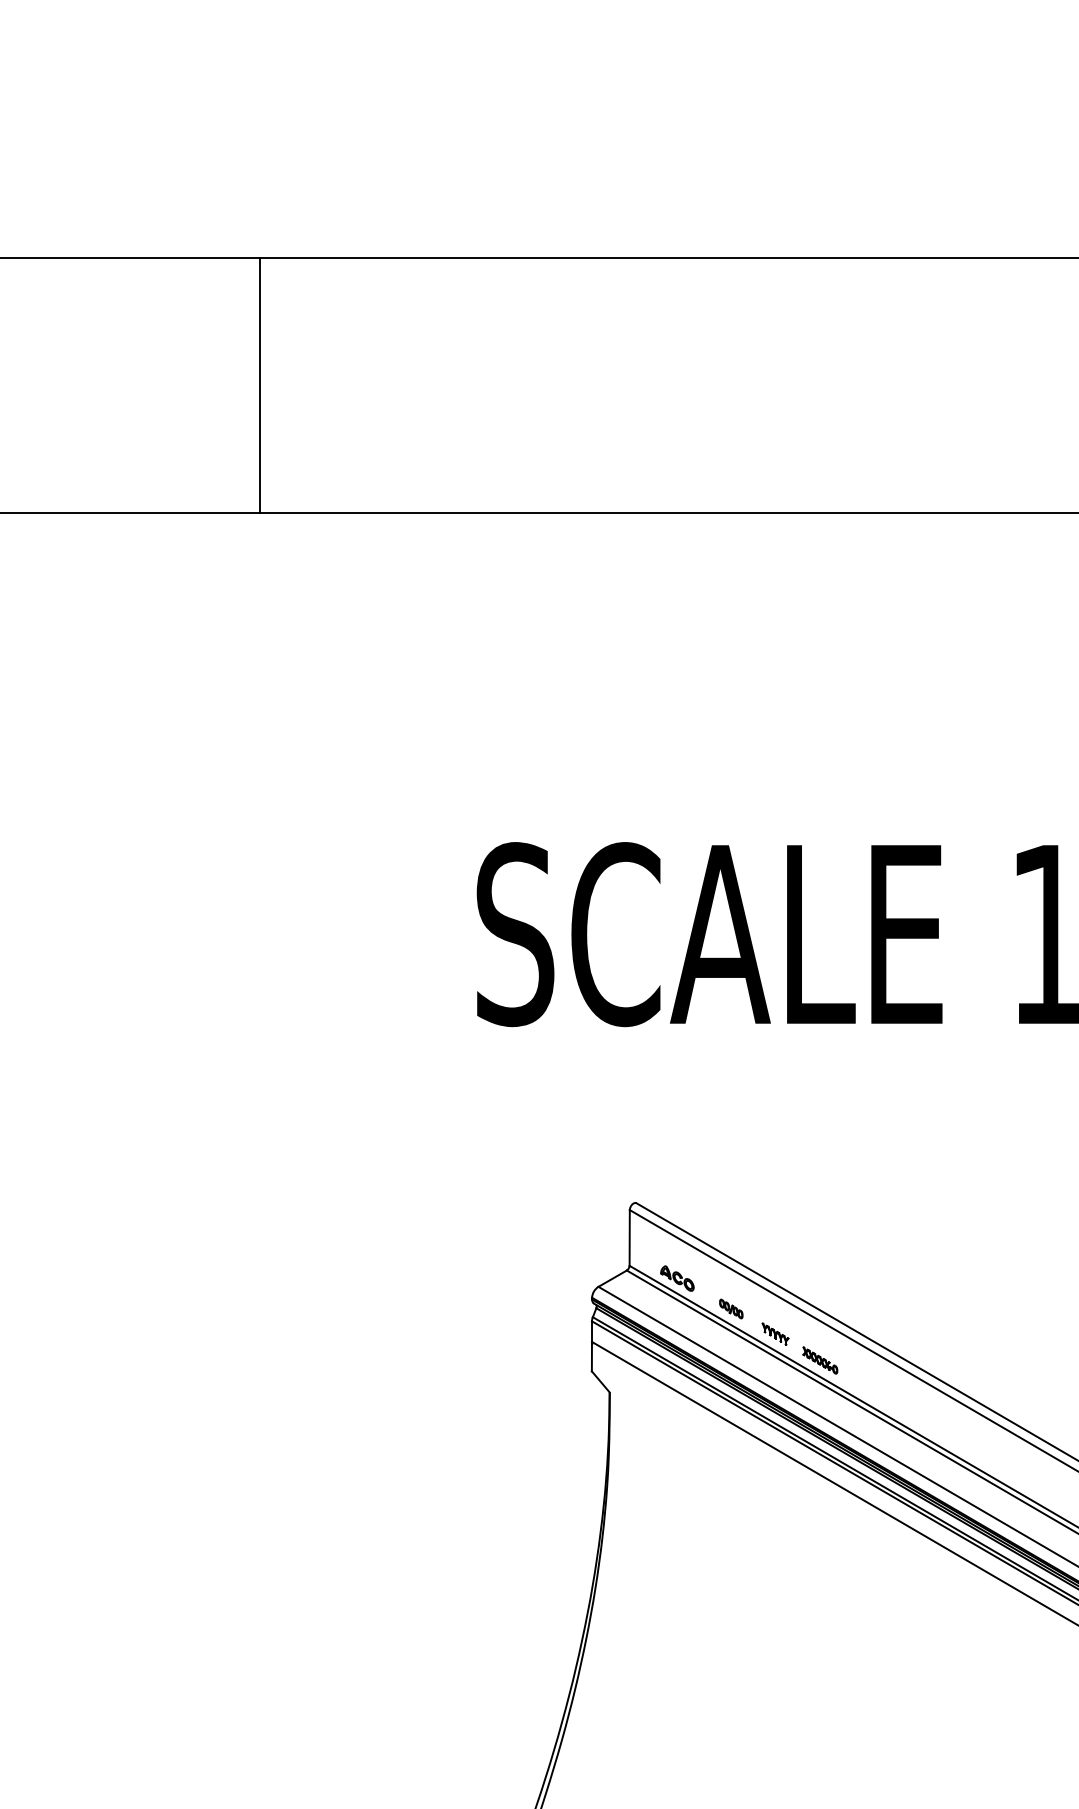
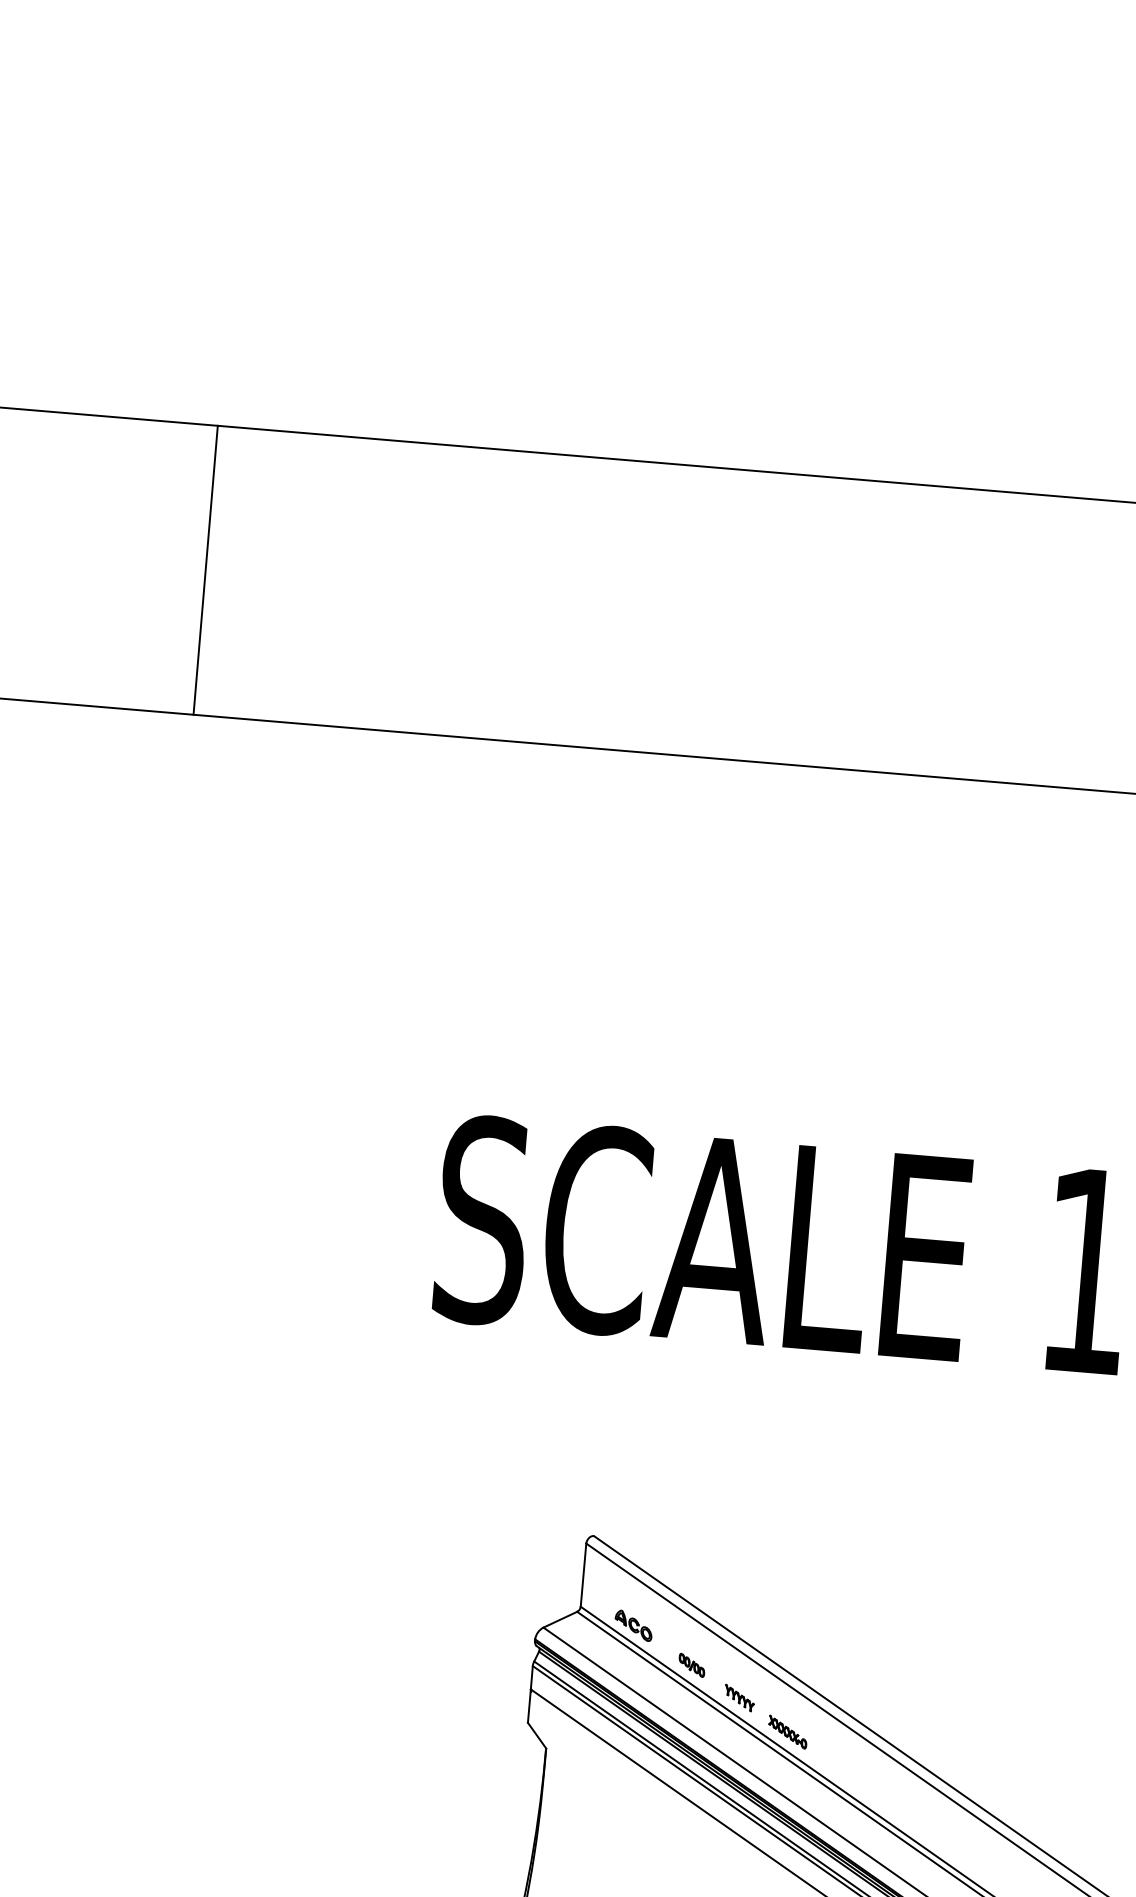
line: (259, 384) -> (205, 569), moved

